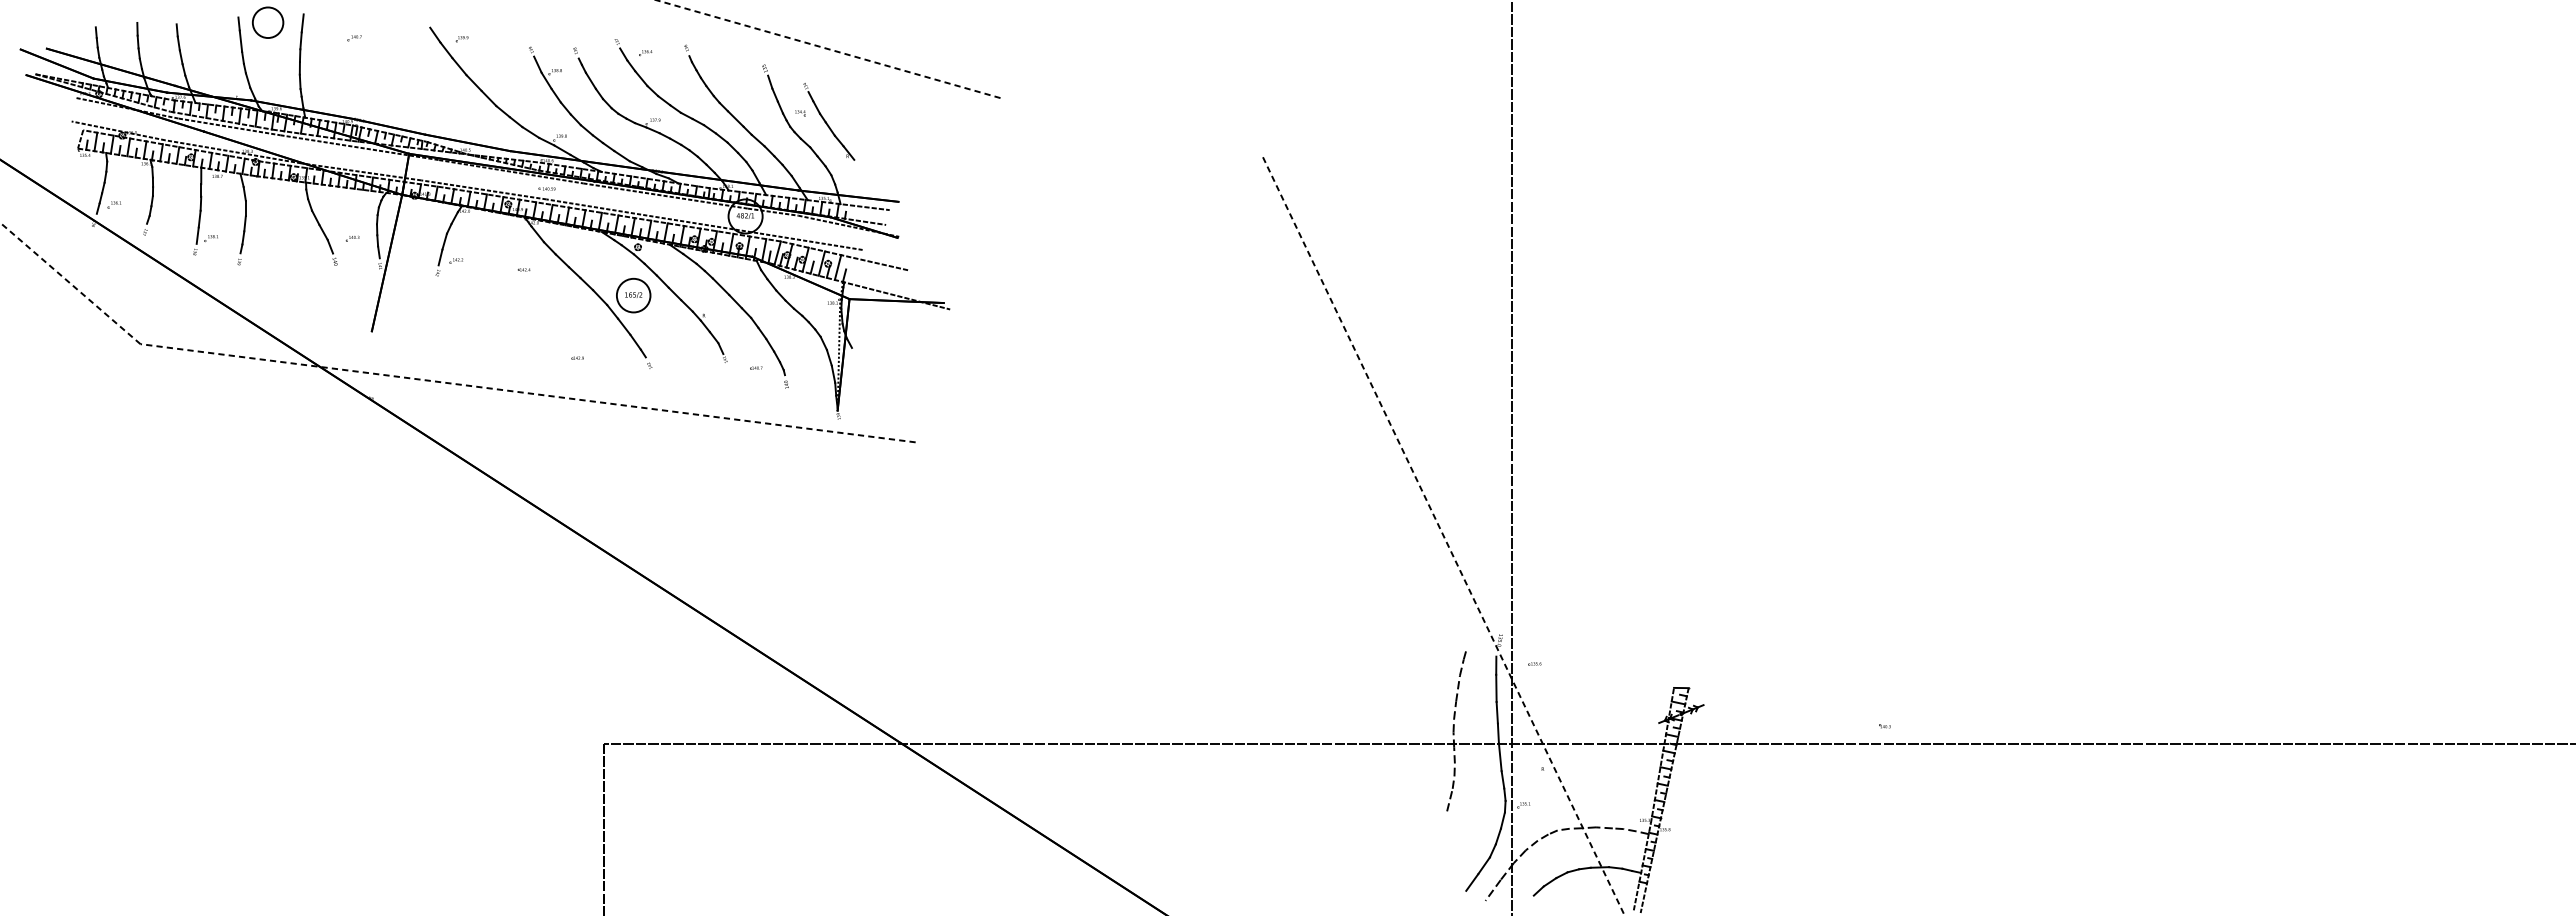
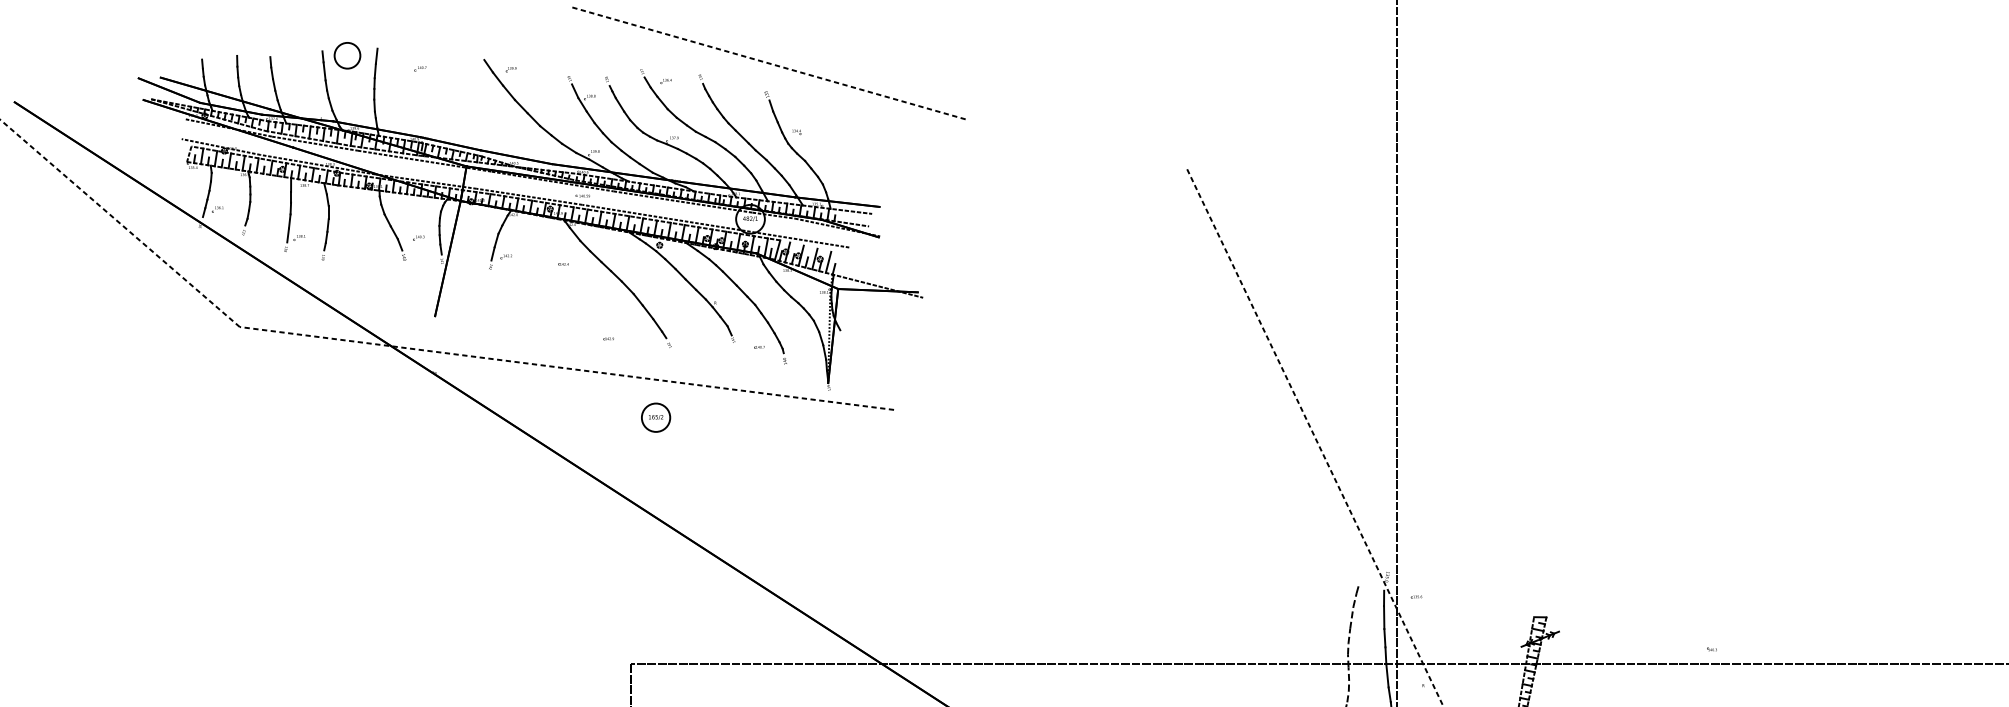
part: (829, 121) -> (821, 139), removed
line: (844, 255) -> (833, 252), removed
part: (633, 295) -> (655, 417), moved

